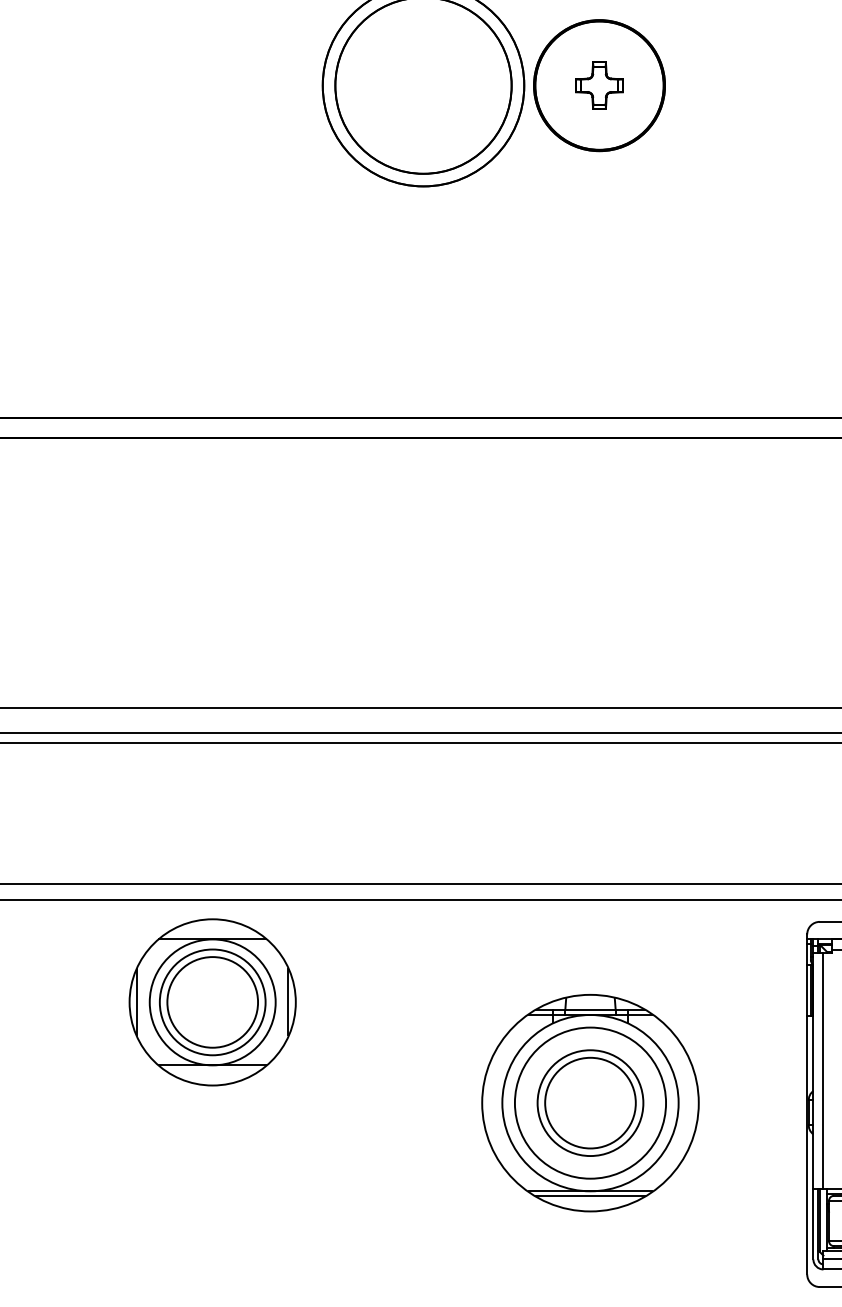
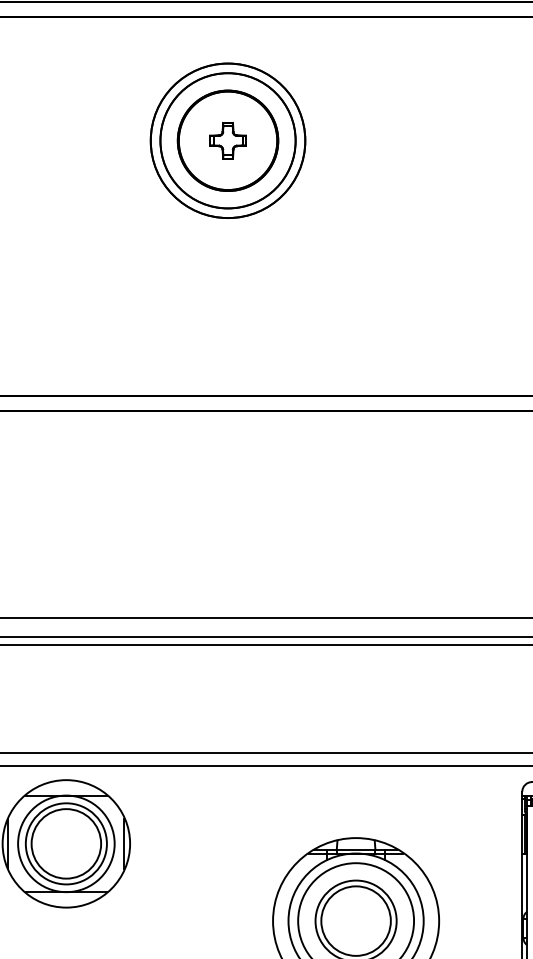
part: (599, 85) -> (228, 140), moved

